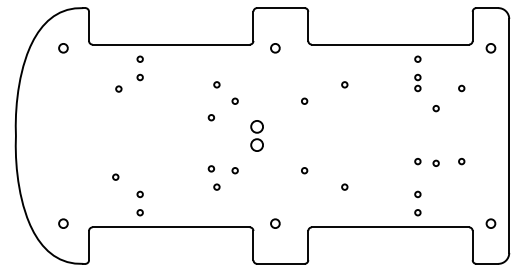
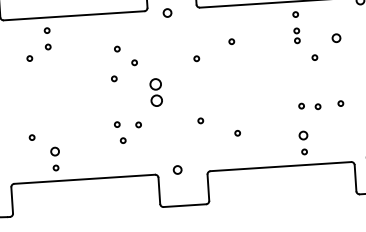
circle: (461, 88) -> (336, 38), size x1.6
circle: (139, 194) -> (54, 151), size x1.6
circle: (417, 194) -> (303, 135), size x1.6

